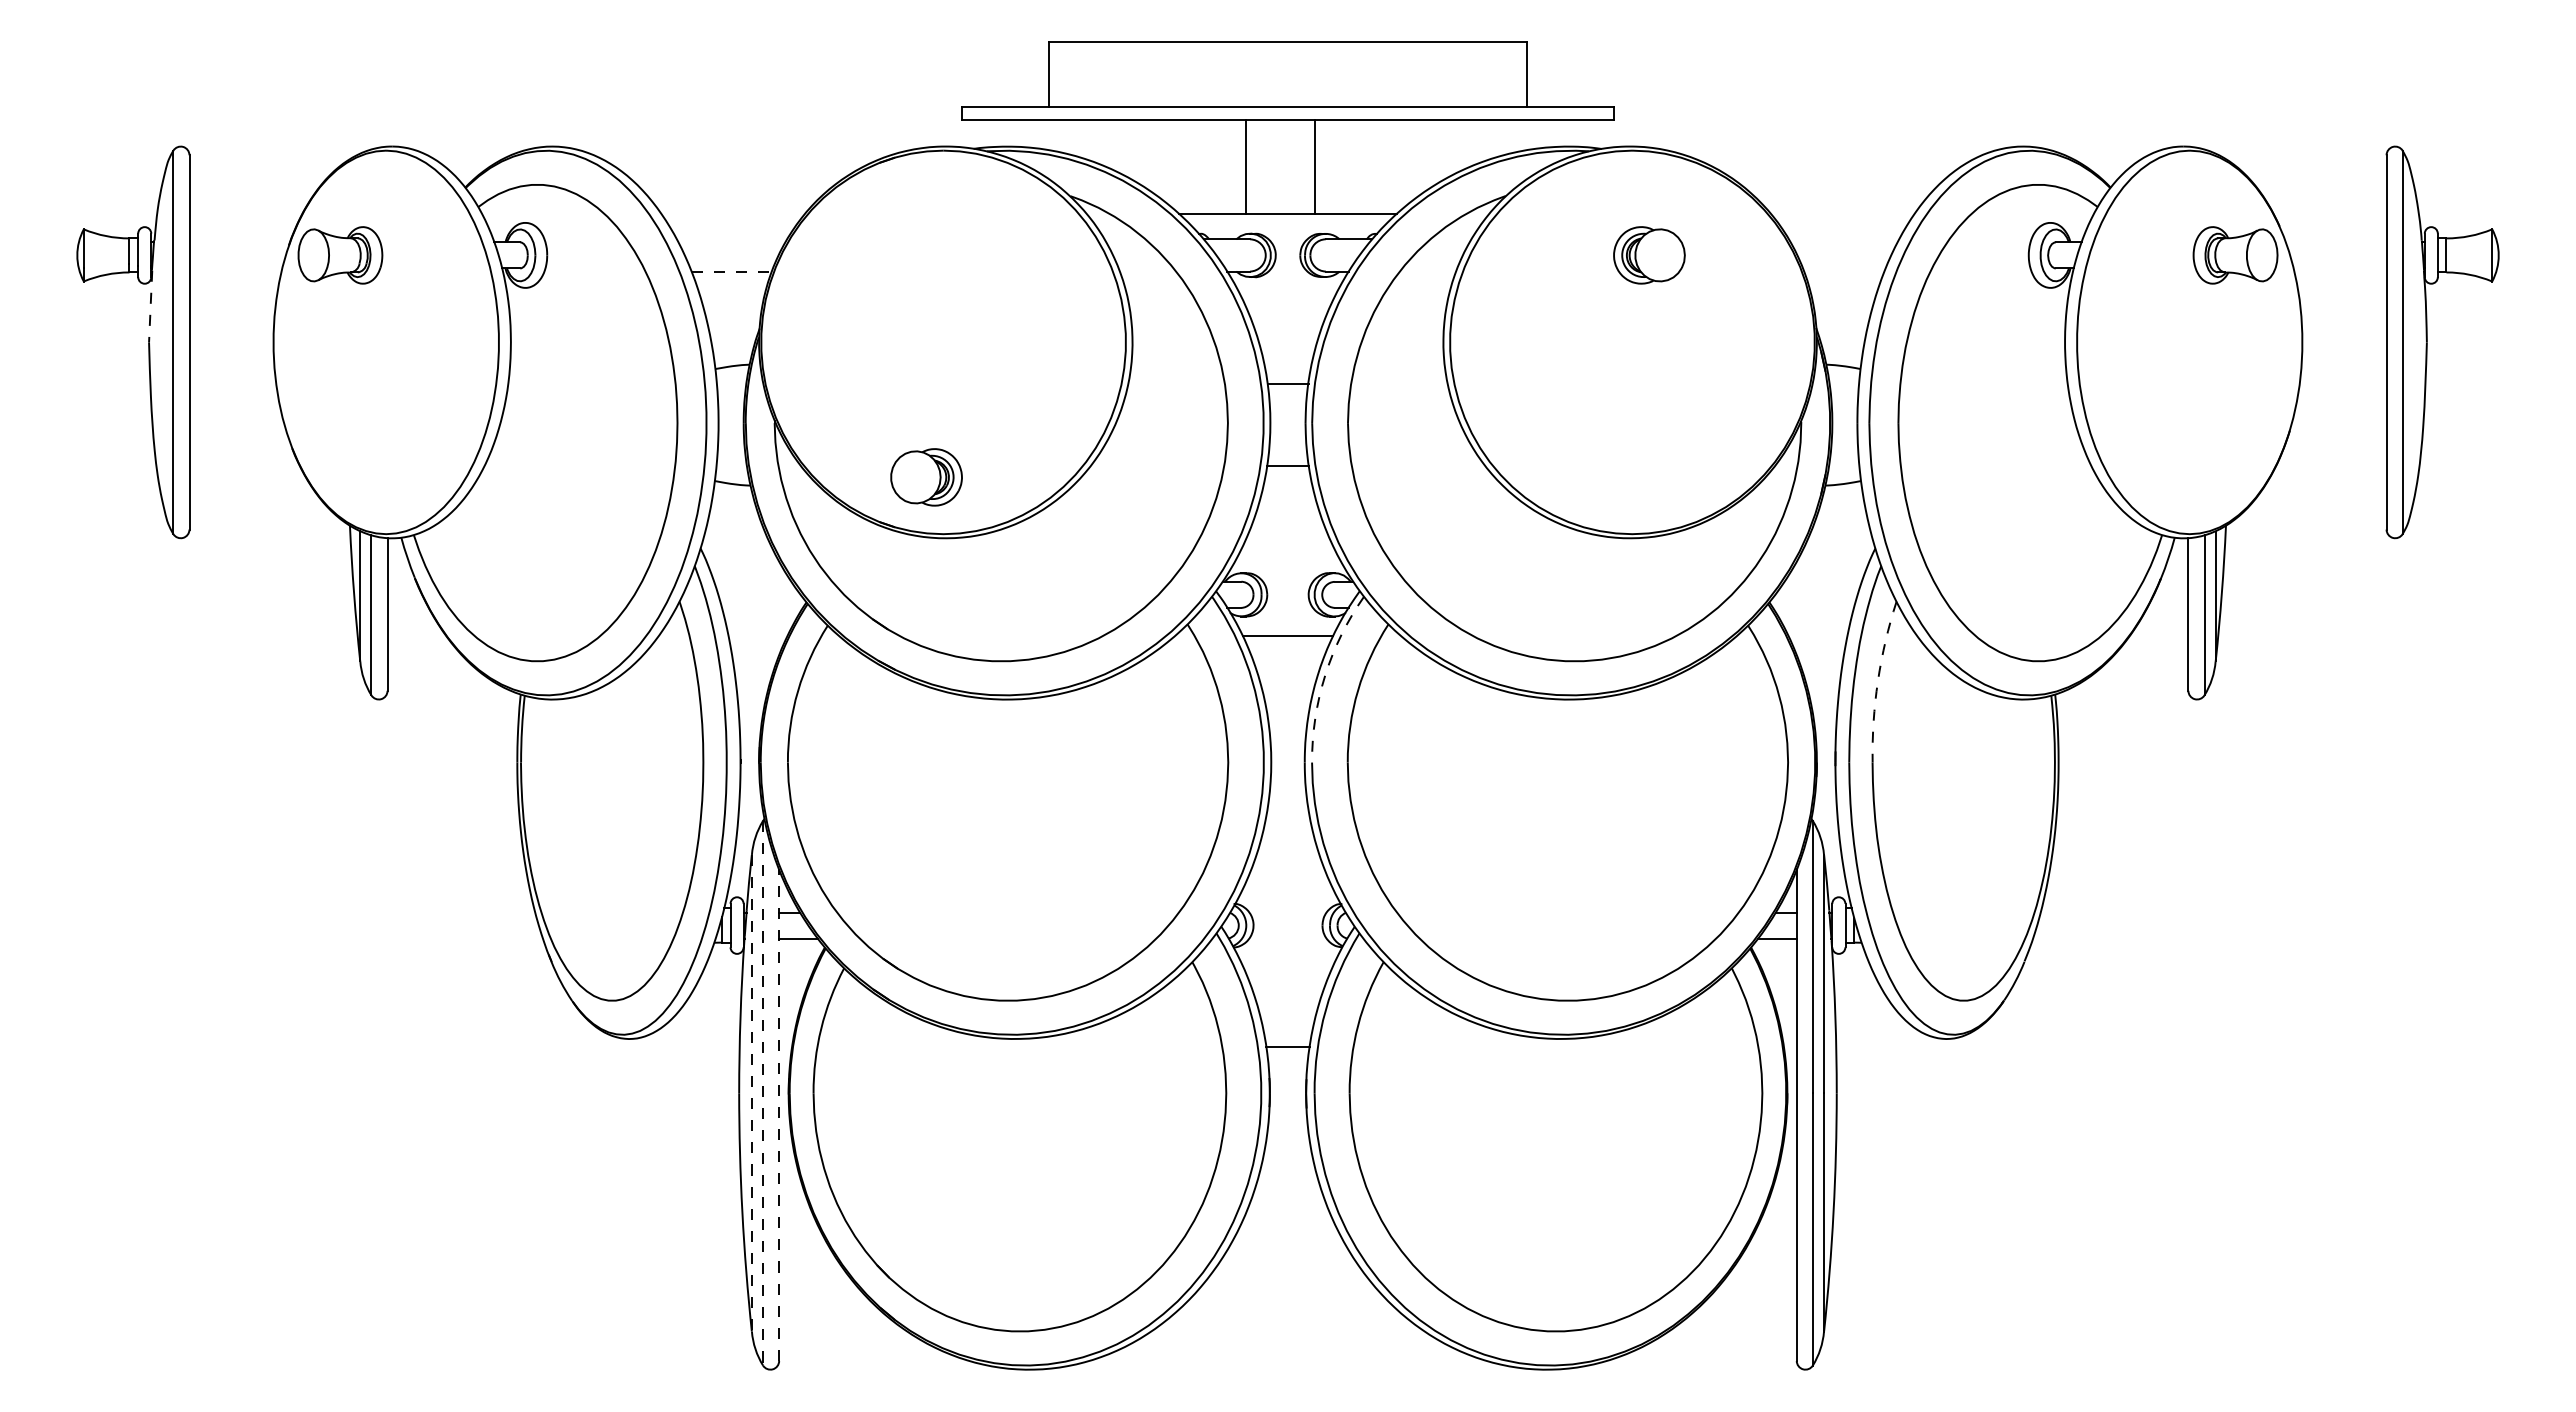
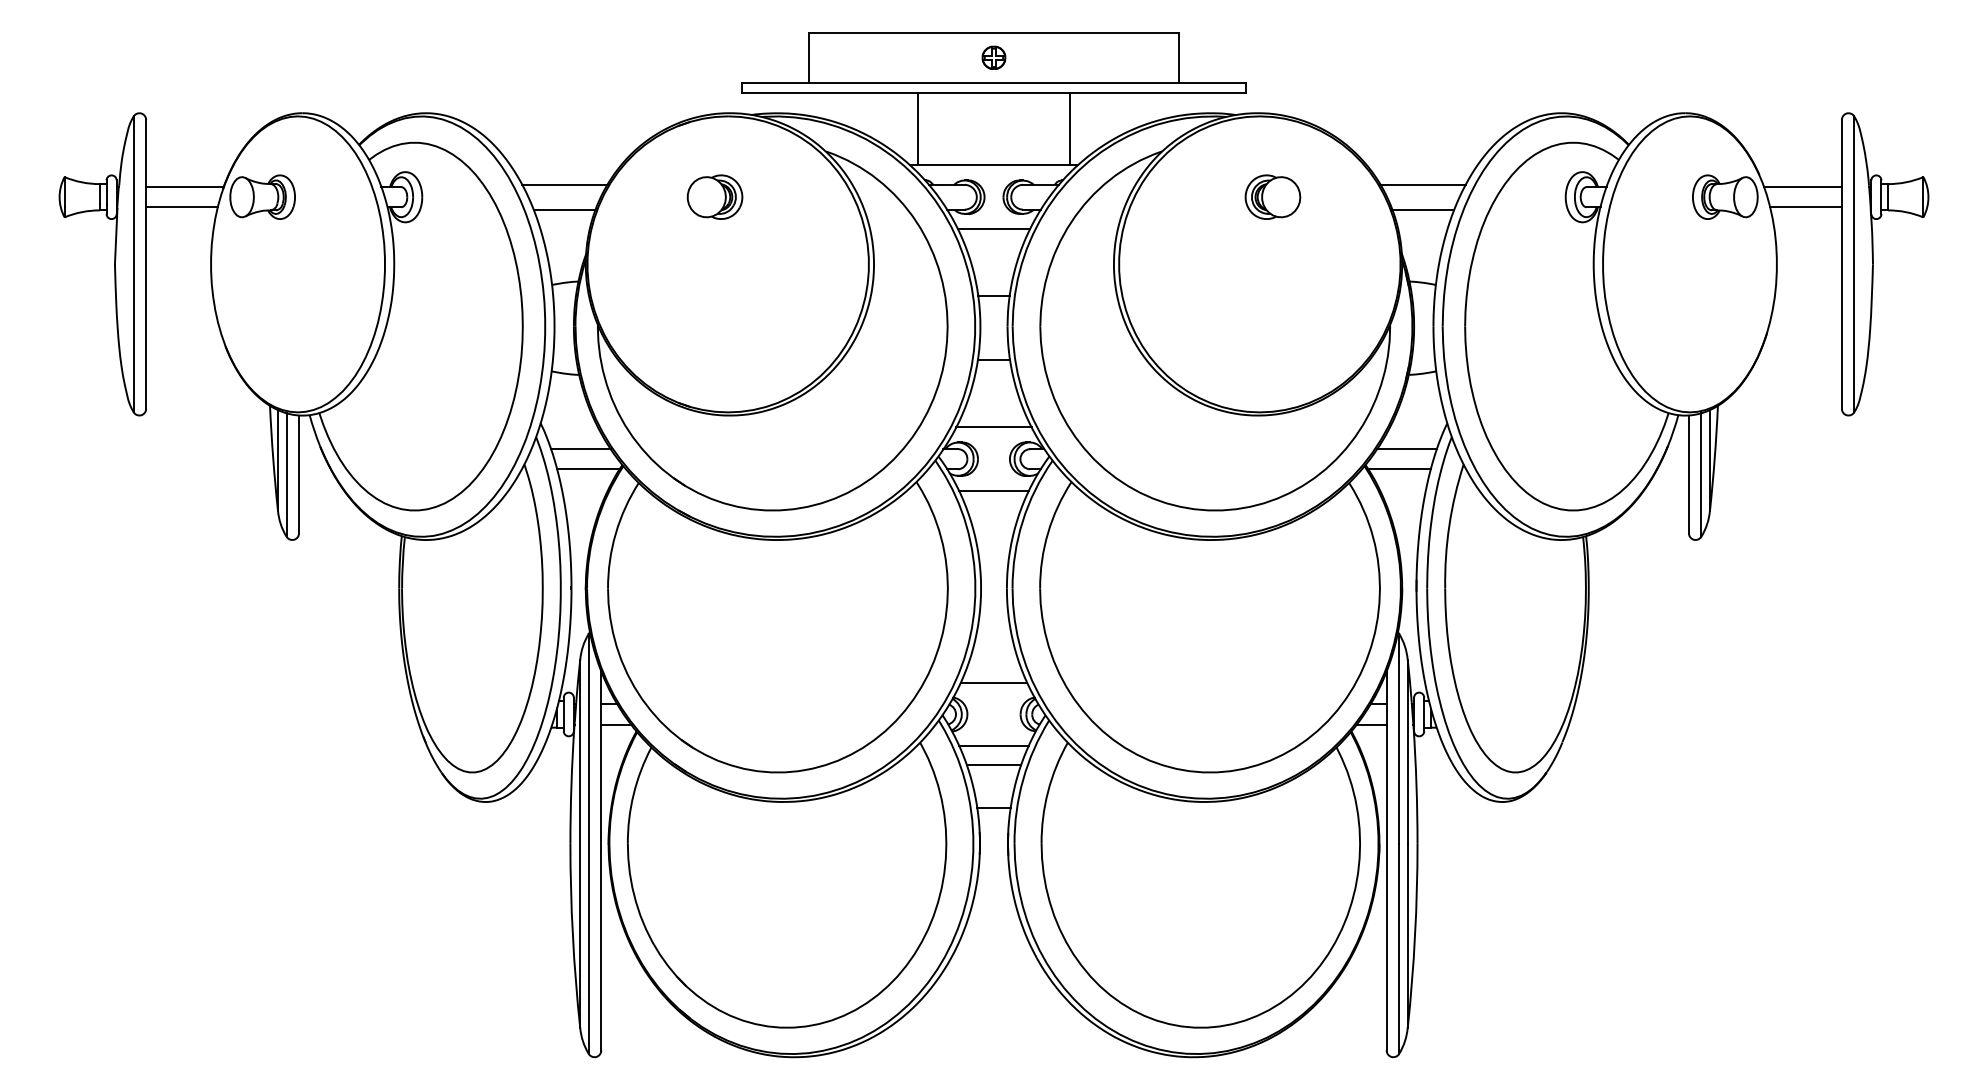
part: (1287, 74) -> (993, 57), added
line: (1246, 167) -> (918, 129), moved
line: (1314, 167) -> (1069, 129), moved
line: (731, 239) -> (564, 184), added
line: (1843, 239) -> (1422, 184), added
line: (239, 242) -> (184, 187), added
line: (2335, 242) -> (1802, 187), added
line: (235, 268) -> (181, 207), added
line: (2339, 268) -> (1805, 207), added
line: (732, 271) -> (565, 209), dashed -> solid
line: (1844, 271) -> (1423, 209), added
line: (1287, 296) -> (993, 228), added
line: (150, 306) -> (116, 236), dashed -> solid
part: (926, 477) -> (714, 197), moved
line: (1287, 553) -> (993, 427), added
line: (752, 581) -> (580, 448), added
line: (1822, 581) -> (1406, 448), added
line: (761, 607) -> (587, 468), added
line: (1813, 607) -> (1399, 468), added
arc: (1325, 675) -> (1022, 521), dashed -> solid
arc: (1877, 681) -> (1448, 526), dashed -> solid
line: (1287, 884) -> (993, 682), added
line: (1287, 966) -> (993, 746), added
line: (1287, 990) -> (993, 764), added
line: (751, 1093) -> (579, 844), dashed -> solid
line: (763, 1093) -> (589, 844), dashed -> solid
line: (779, 1115) -> (601, 861), dashed -> solid

